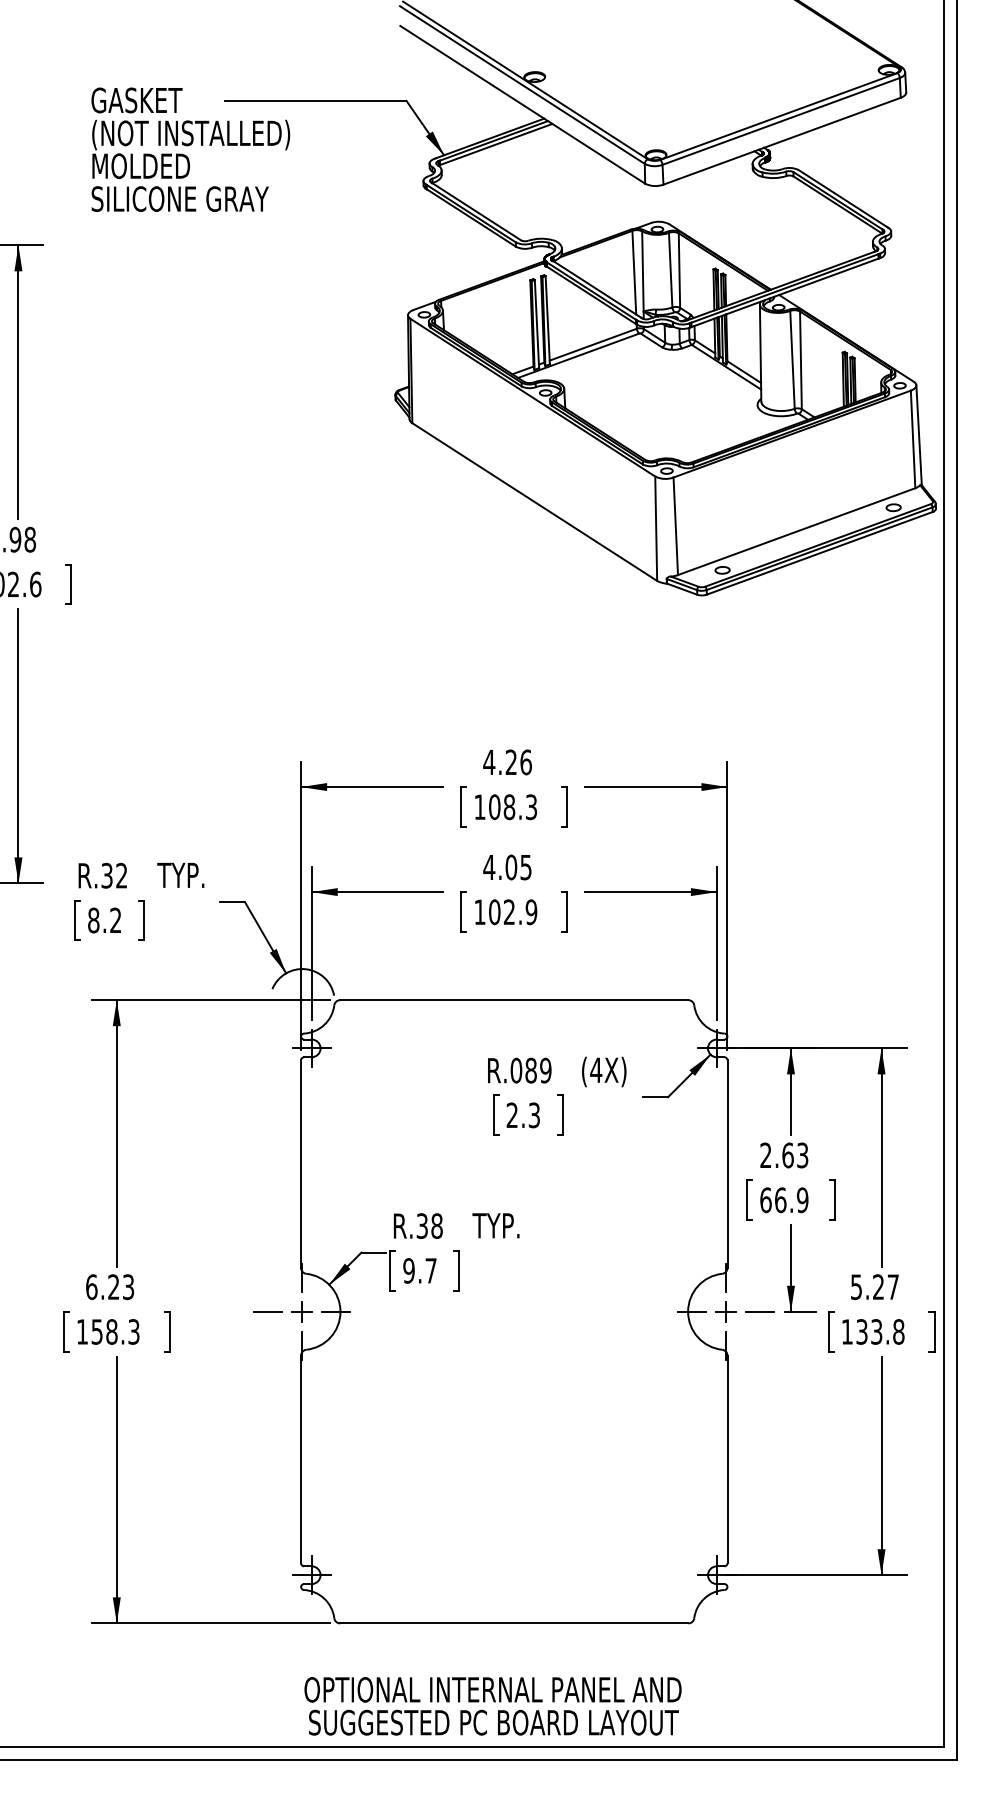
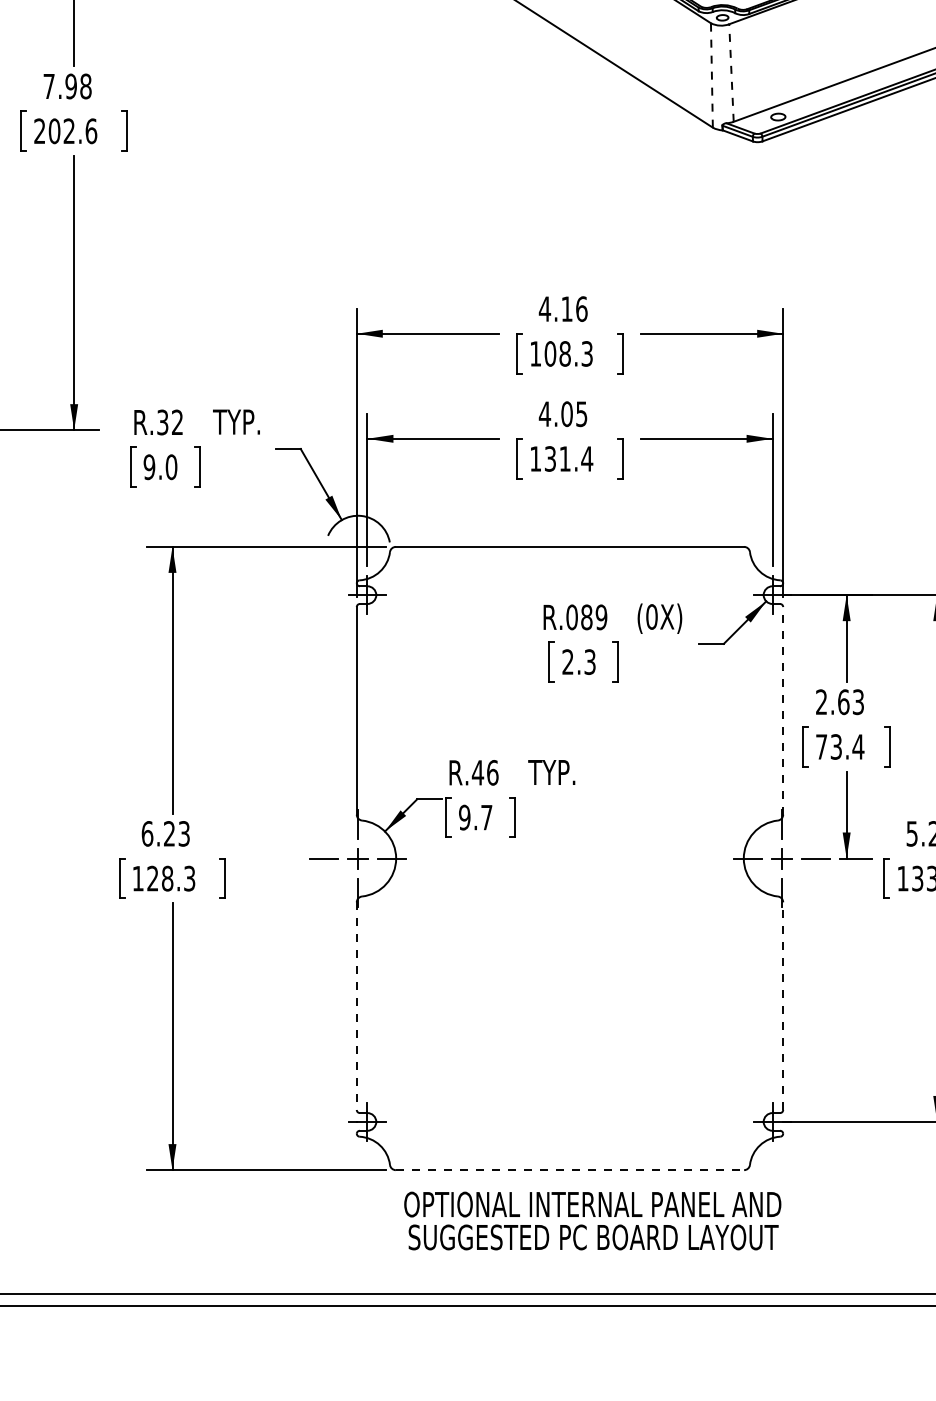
line: (675, 526) -> (731, 73), solid -> dashed
line: (656, 528) -> (712, 75), solid -> dashed
text: (510, 761) -> (566, 308), 4.26 -> 4.16
text: (513, 912) -> (569, 459), 102.9 -> 131.4
text: (104, 920) -> (160, 467), 8.2 -> 9.0
text: (596, 1070) -> (652, 617), (4X) -> (0X)
line: (727, 1164) -> (783, 711), solid -> dashed
text: (784, 1200) -> (840, 747), 66.9 -> 73.4
text: (429, 1225) -> (485, 772), R.38 -> R.46
text: (96, 1331) -> (152, 878), 158.3 -> 128.3
line: (301, 1459) -> (357, 1006), solid -> dashed
line: (727, 1459) -> (783, 1006), solid -> dashed
line: (514, 1623) -> (570, 1170), solid -> dashed
text: (492, 1706) -> (592, 1221), moved

